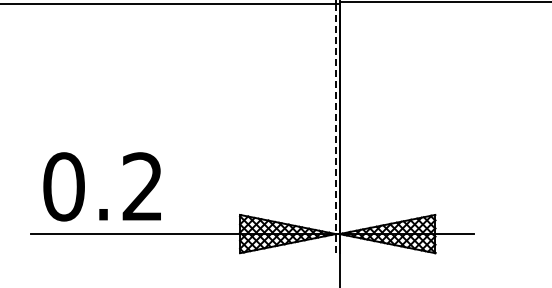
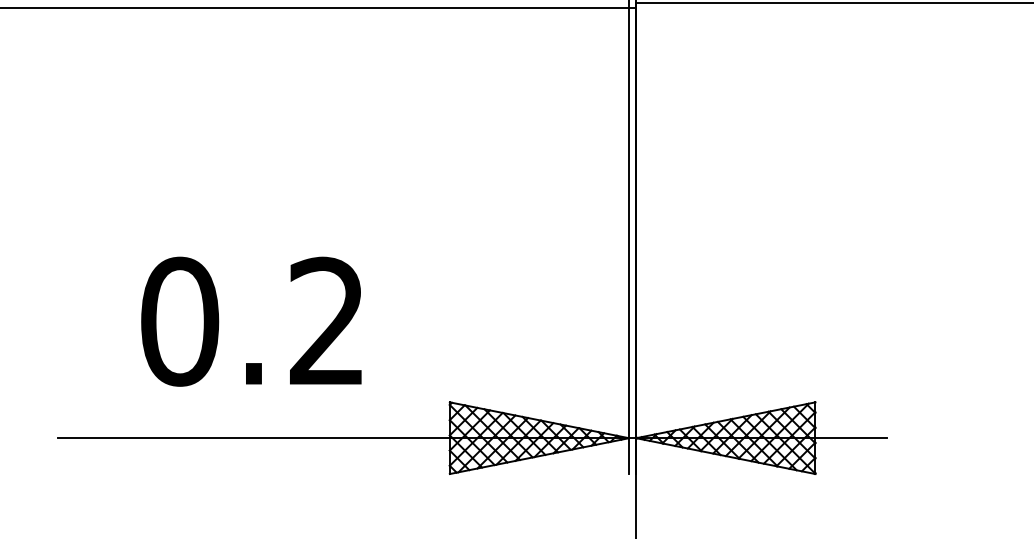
line: (335, 129) -> (628, 242), dashed -> solid
text: (101, 186) -> (250, 321), moved

